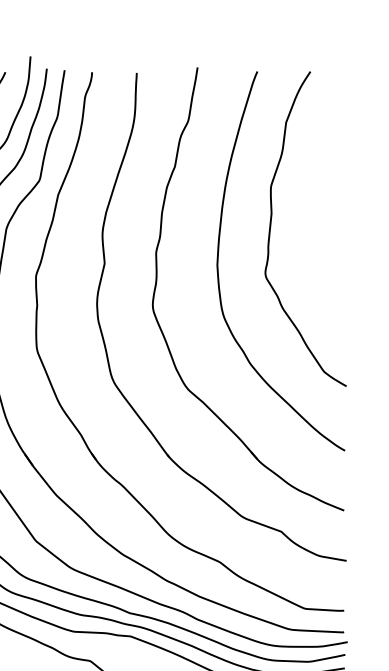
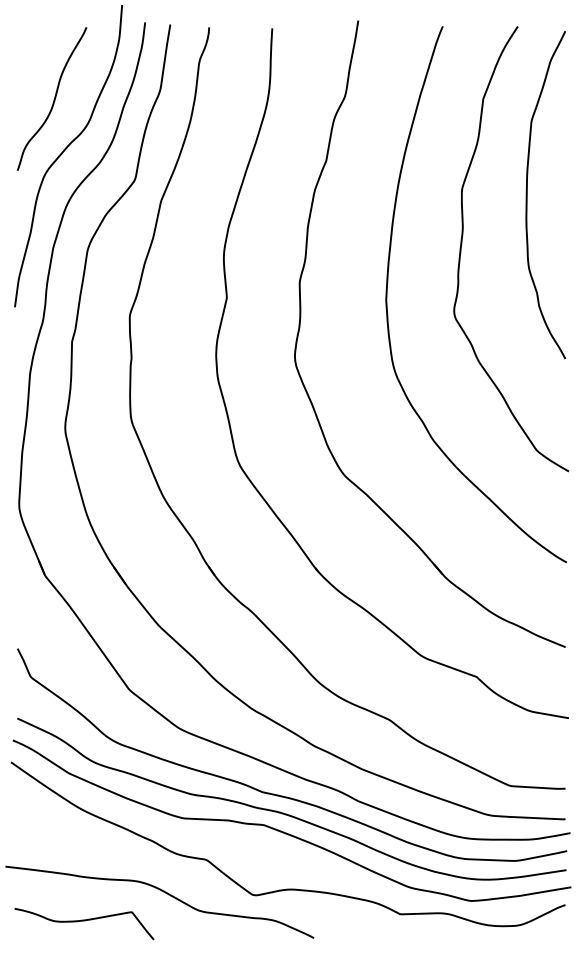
curve: (317, 191) -> (527, 195), added

